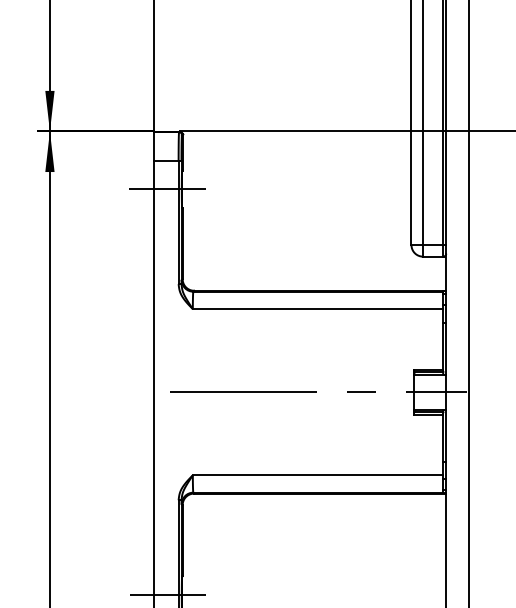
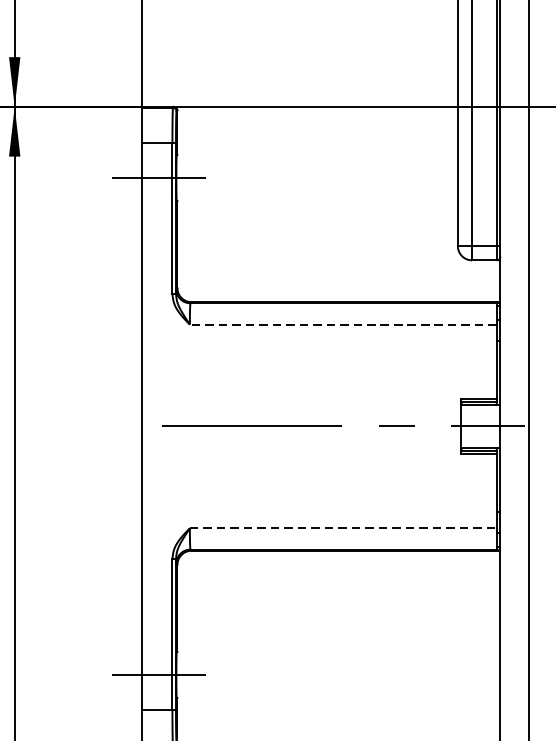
line: (317, 309) -> (342, 325), solid -> dashed
line: (318, 475) -> (343, 528), solid -> dashed

